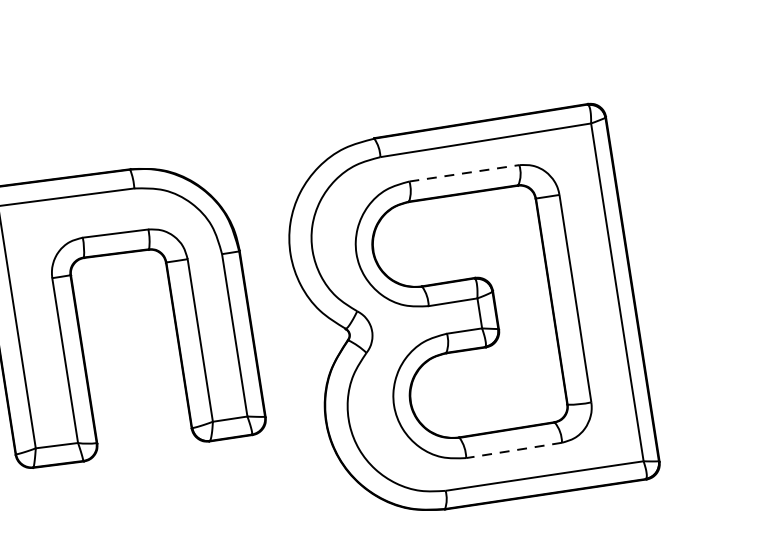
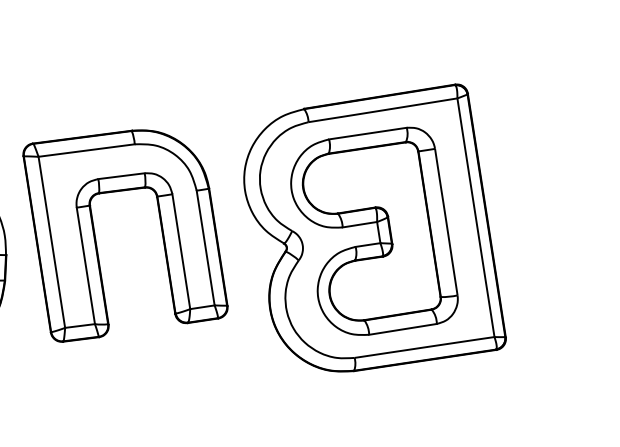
line: (465, 173) -> (368, 133), dashed -> solid
line: (513, 450) -> (402, 329), dashed -> solid

